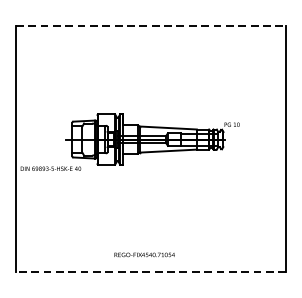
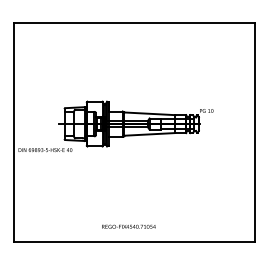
line: (151, 26) -> (134, 23), dashed -> solid
line: (151, 271) -> (134, 241), dashed -> solid

